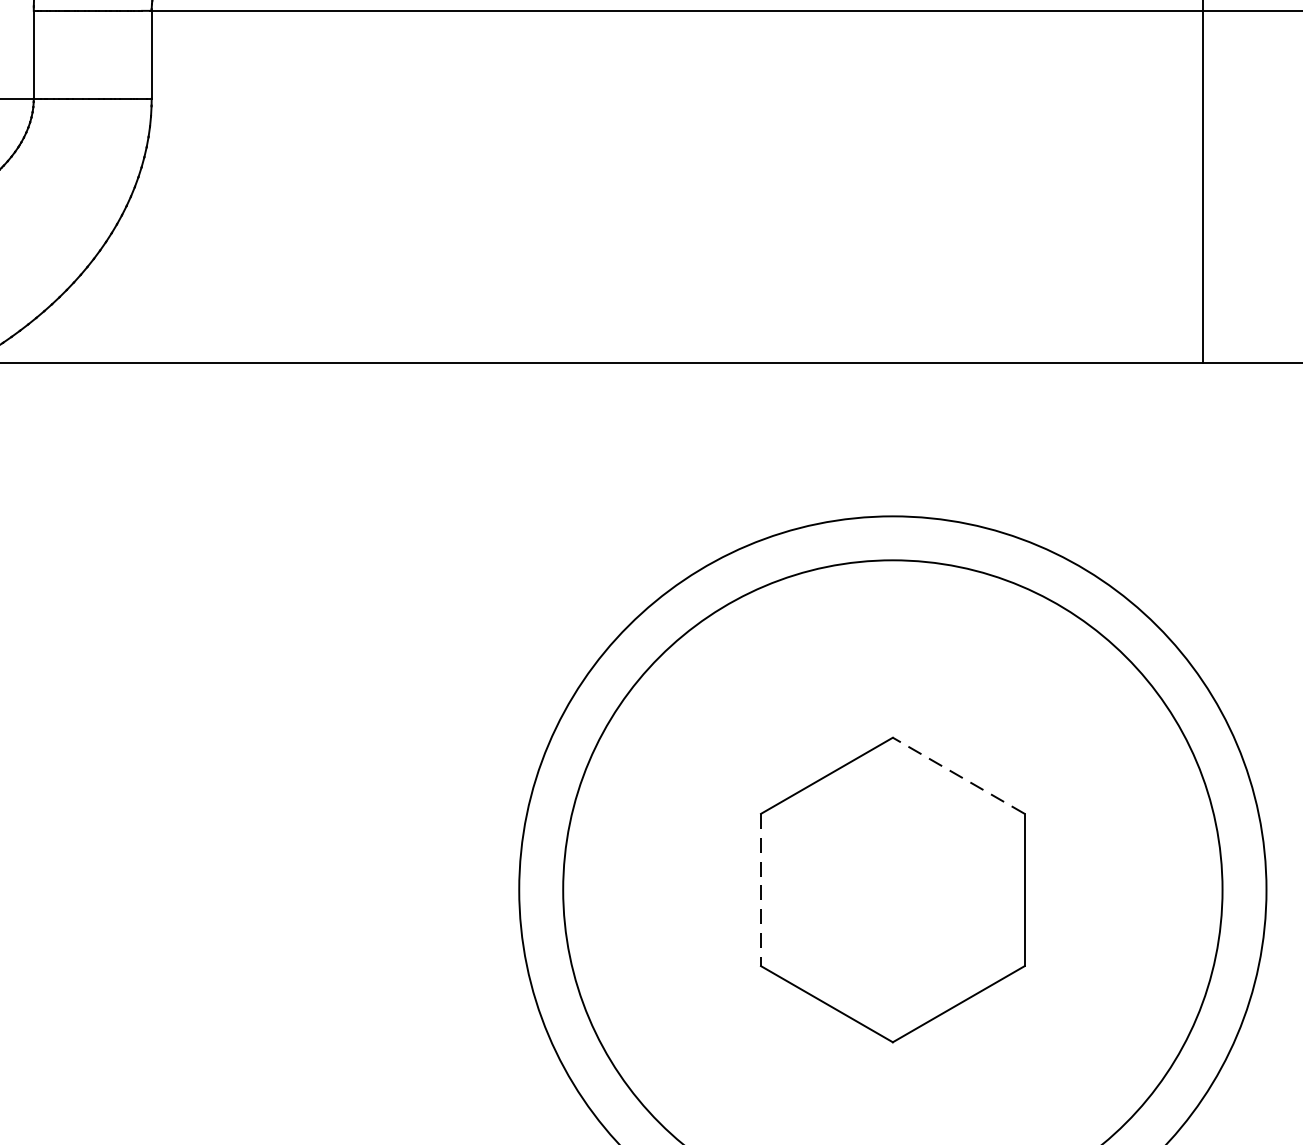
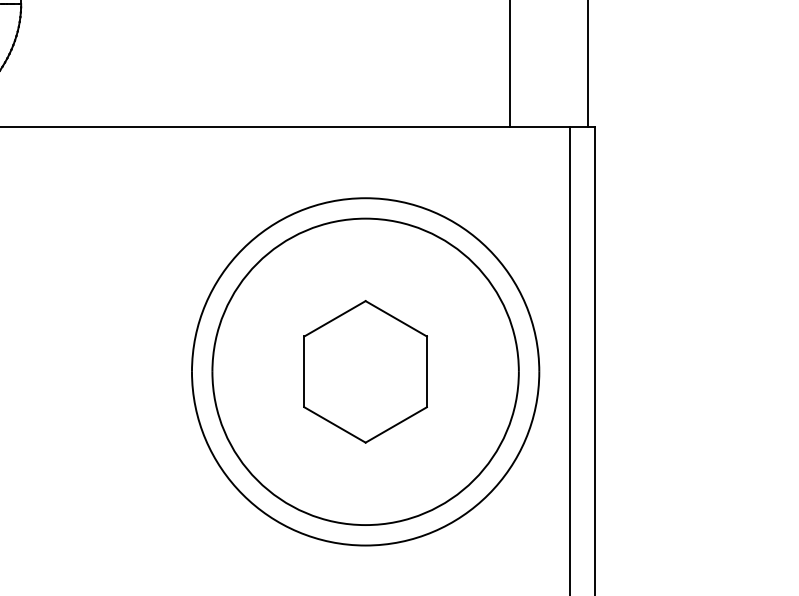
line: (957, 775) -> (395, 318), dashed -> solid
line: (761, 891) -> (304, 372), dashed -> solid

